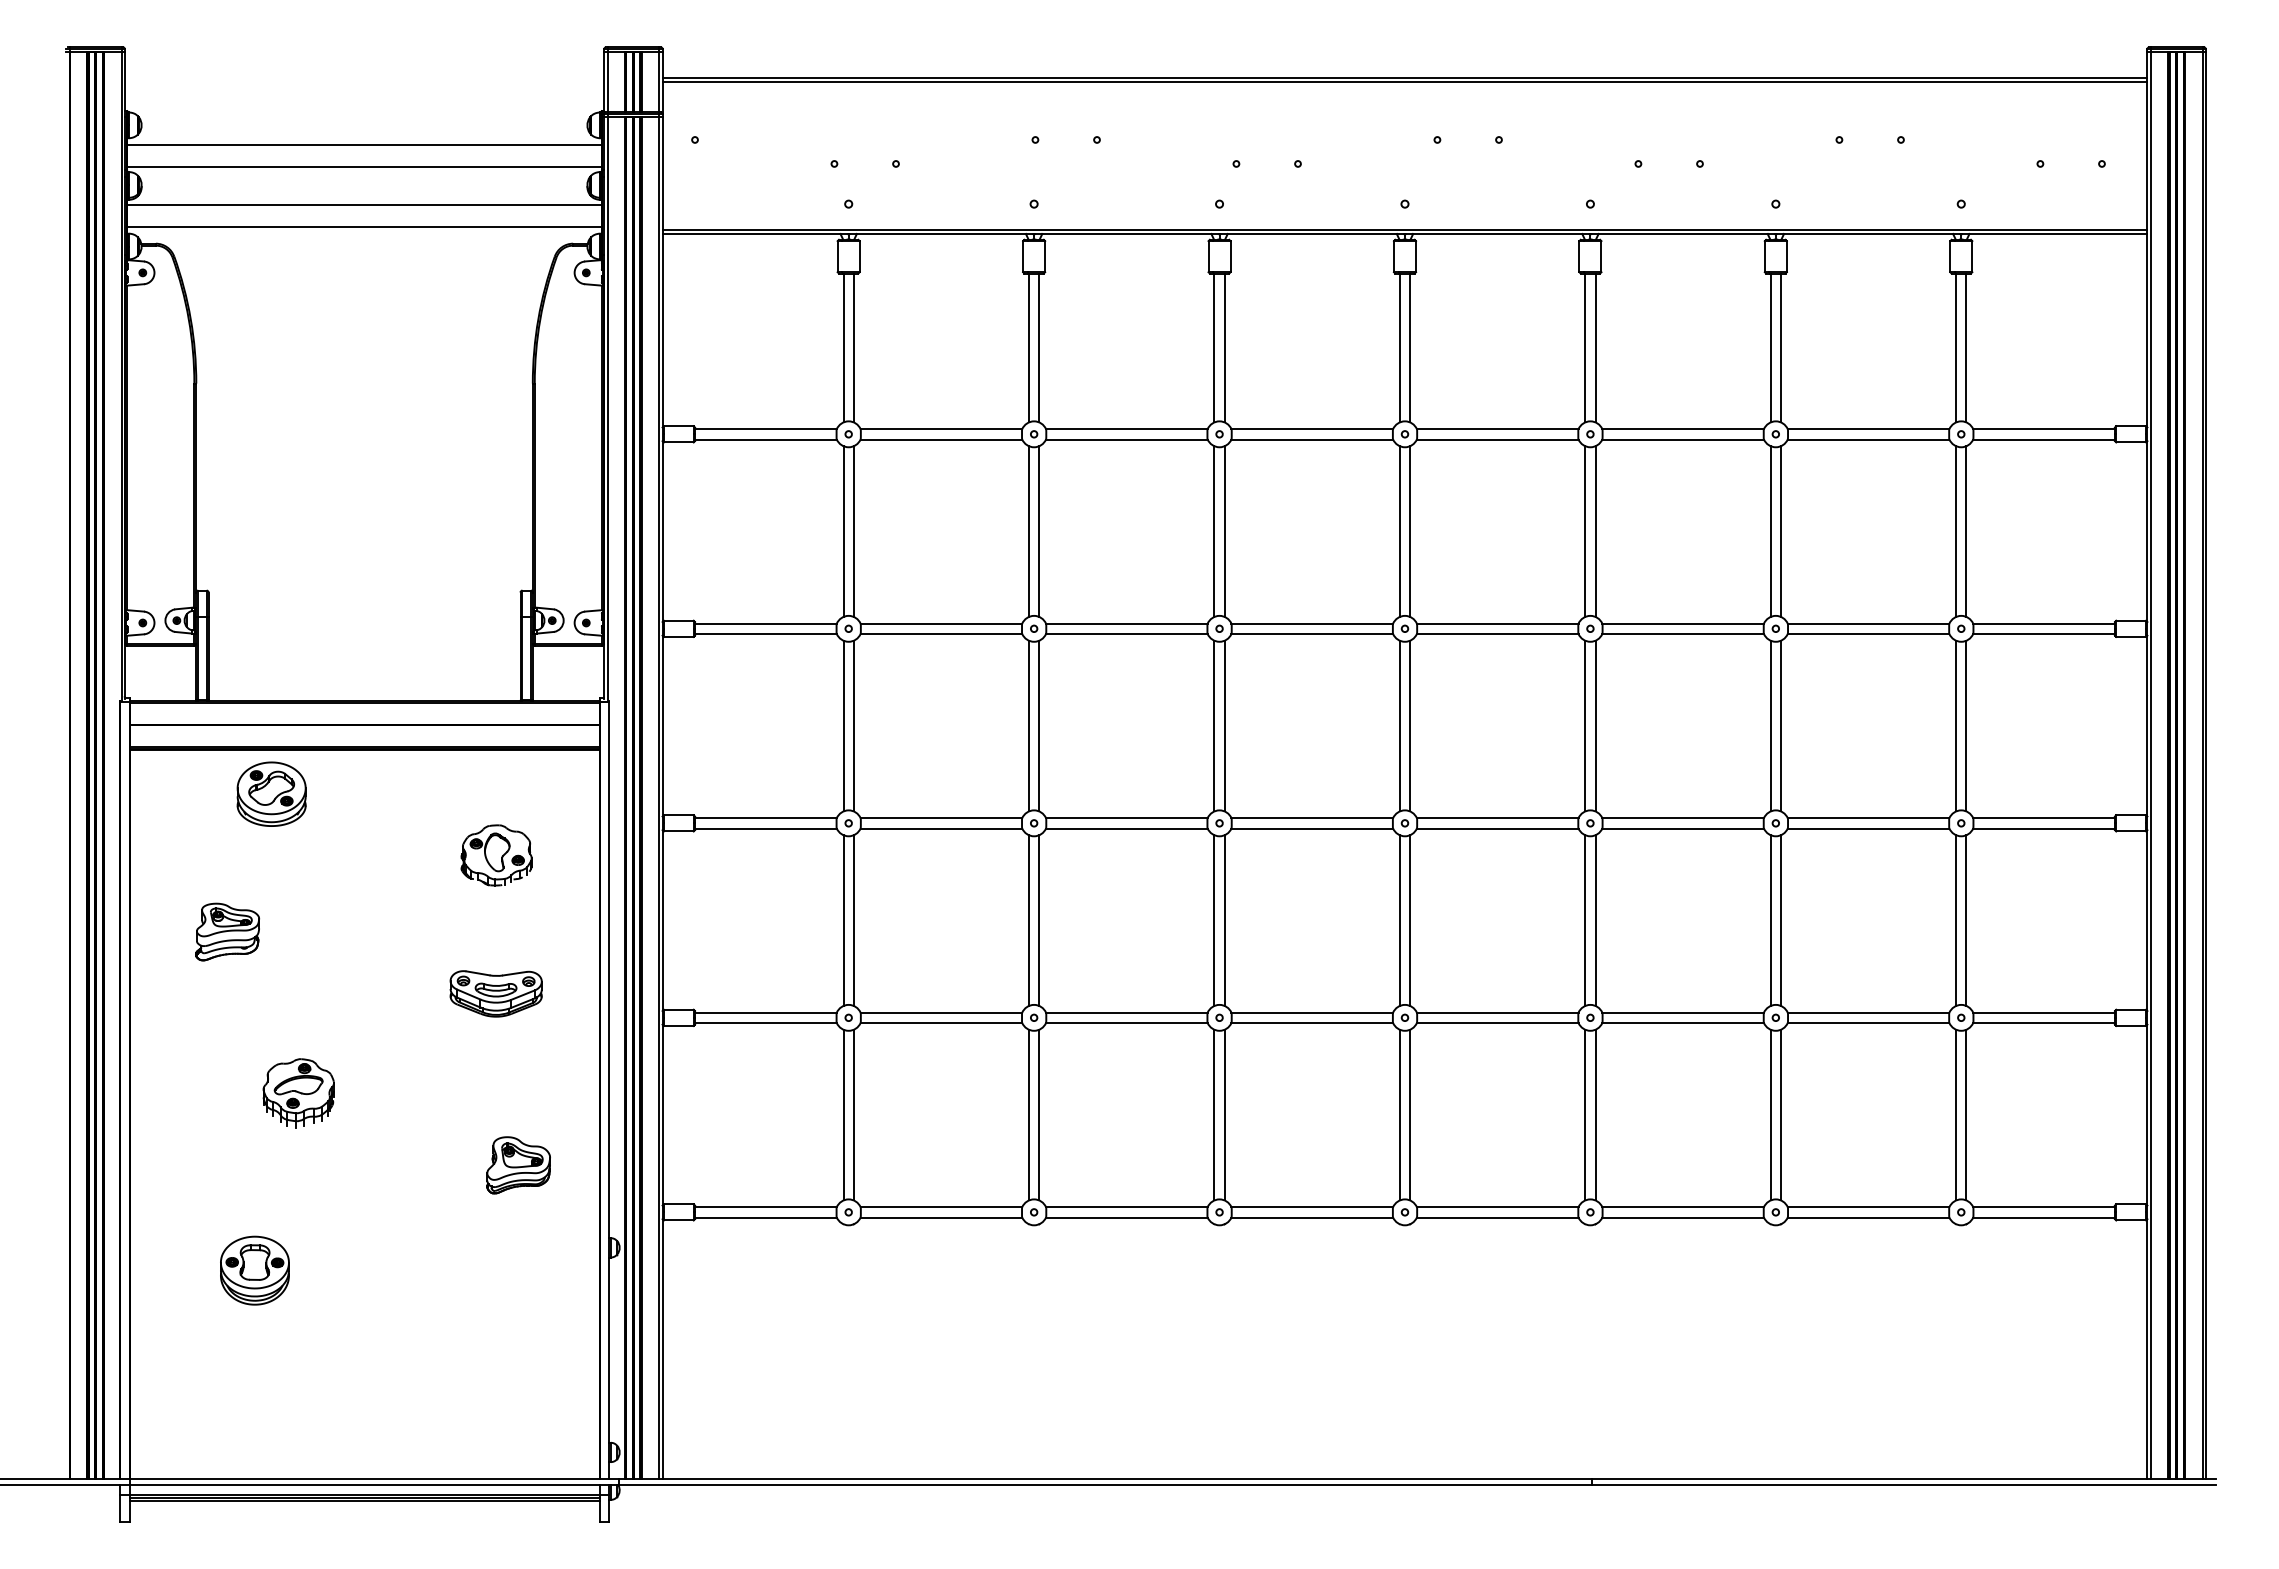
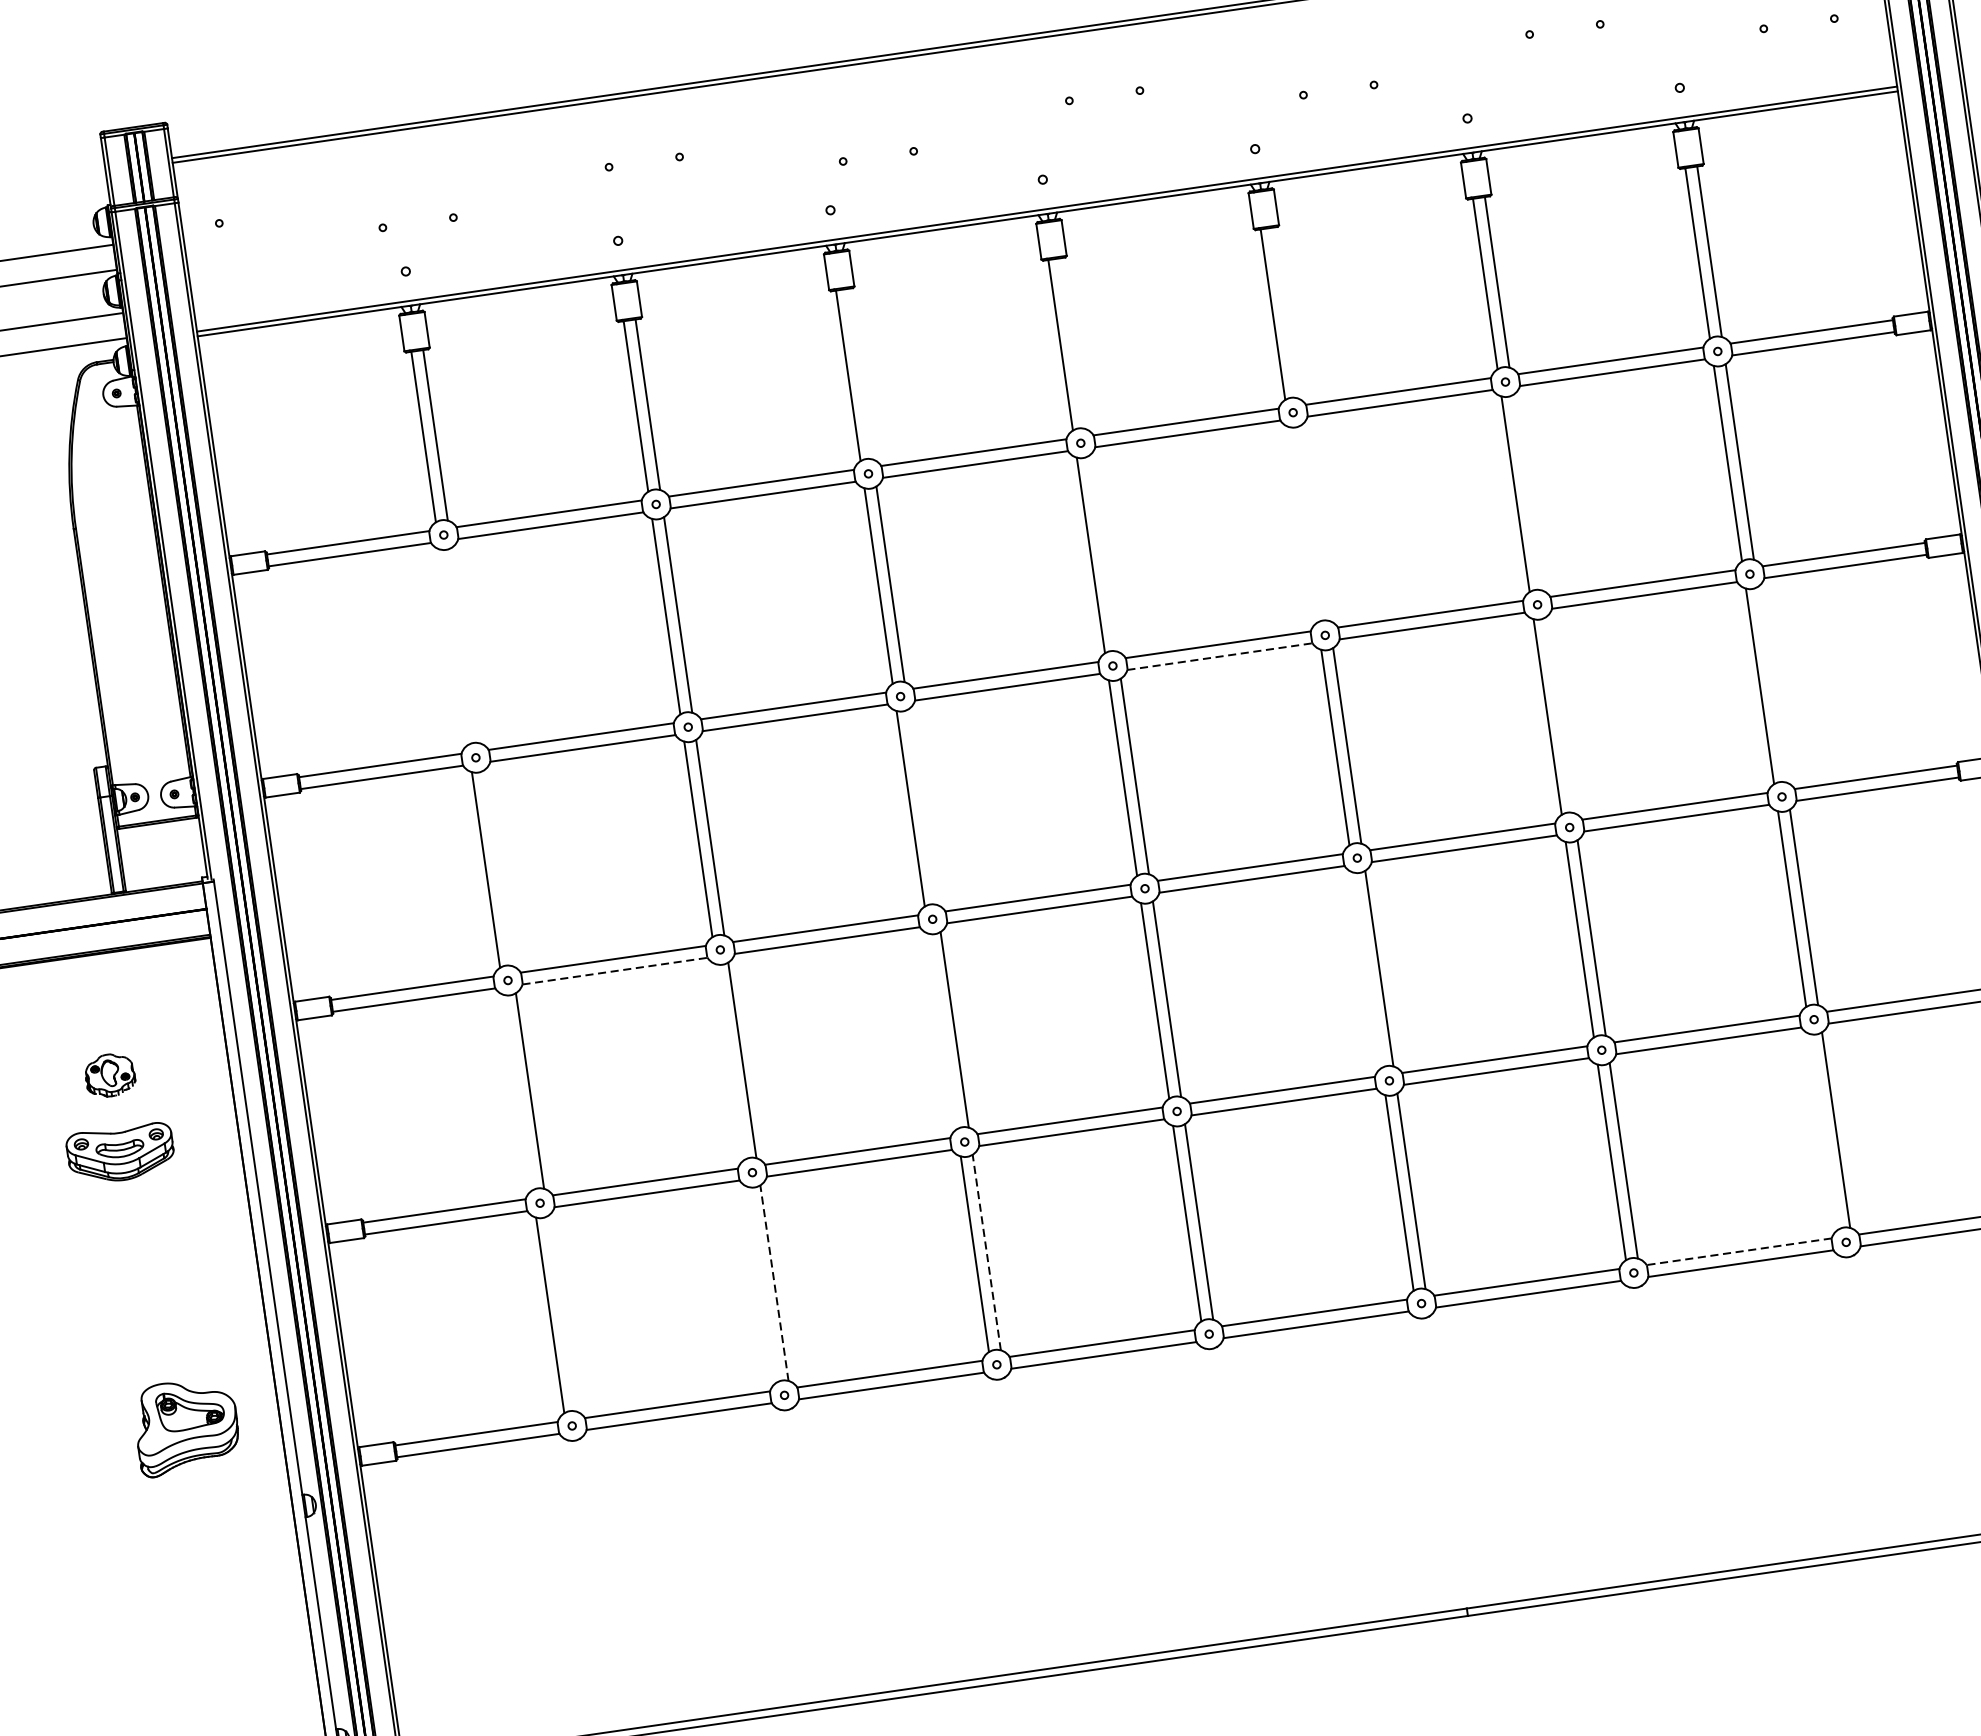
line: (1224, 347) -> (859, 373), removed
line: (1410, 347) -> (1072, 342), removed
line: (1595, 347) -> (1284, 312), removed
line: (843, 531) -> (453, 647), removed
line: (853, 531) -> (465, 645), removed
line: (1410, 531) -> (1103, 553), removed
line: (1585, 531) -> (1303, 524), removed
line: (1595, 531) -> (1315, 523), removed
line: (1781, 531) -> (1527, 492), removed
line: (1497, 634) -> (1219, 657), solid -> dashed
line: (853, 725) -> (497, 867), removed
line: (1224, 725) -> (922, 806), removed
line: (1781, 725) -> (1560, 714), removed
line: (1966, 725) -> (1771, 684), removed
line: (941, 828) -> (615, 971), solid -> dashed
part: (496, 855) -> (110, 1075), size x0.6
line: (843, 920) -> (518, 1092), removed
line: (1028, 920) -> (729, 1062), removed
line: (1214, 920) -> (942, 1031), removed
line: (1585, 920) -> (1367, 970), removed
part: (495, 993) -> (120, 1153), moved
line: (853, 1114) -> (561, 1313), removed
line: (1028, 1114) -> (761, 1284), removed
line: (1039, 1114) -> (774, 1282), solid -> dashed
line: (1224, 1114) -> (986, 1251), solid -> dashed
line: (1956, 1114) -> (1824, 1131), removed
part: (518, 1165) -> (186, 1426), size x1.4
line: (1868, 1207) -> (1739, 1252), solid -> dashed

